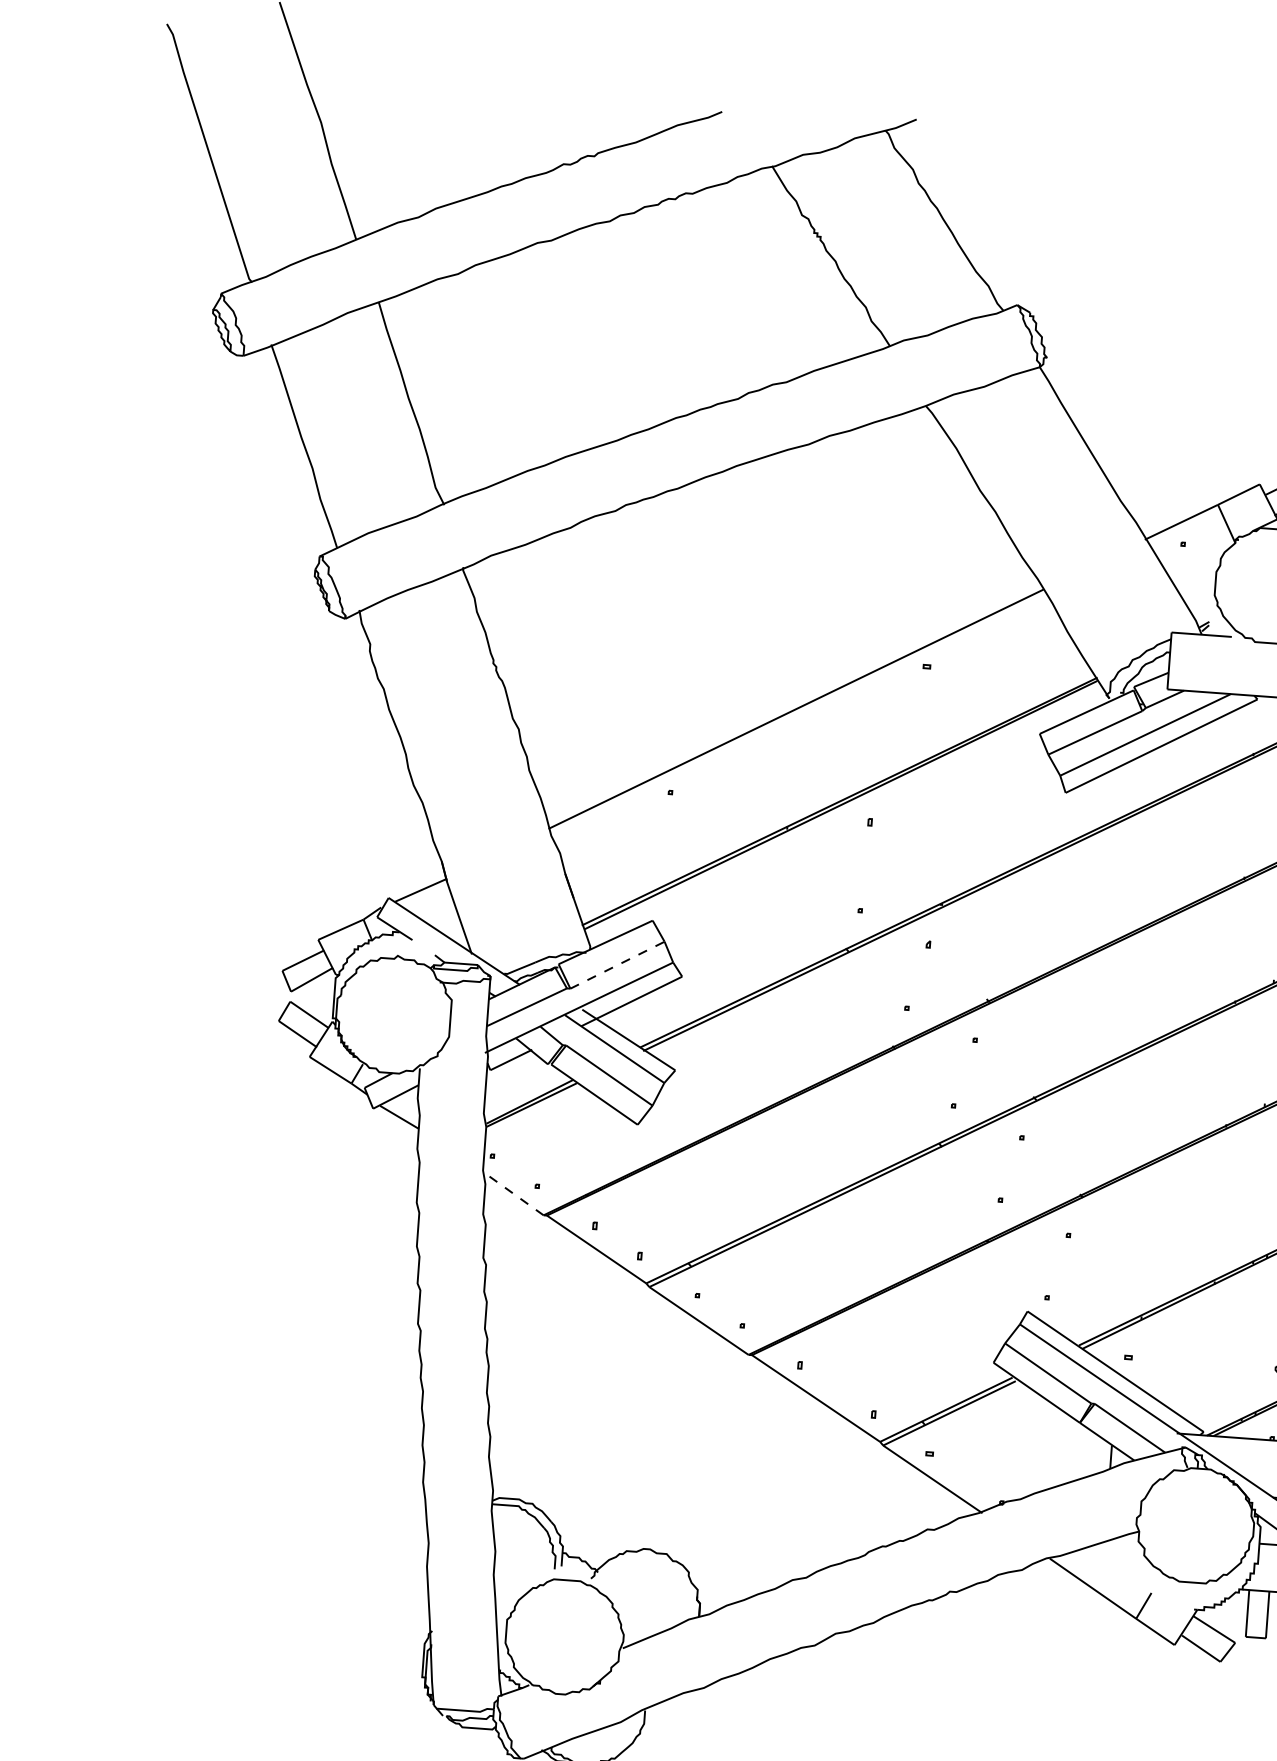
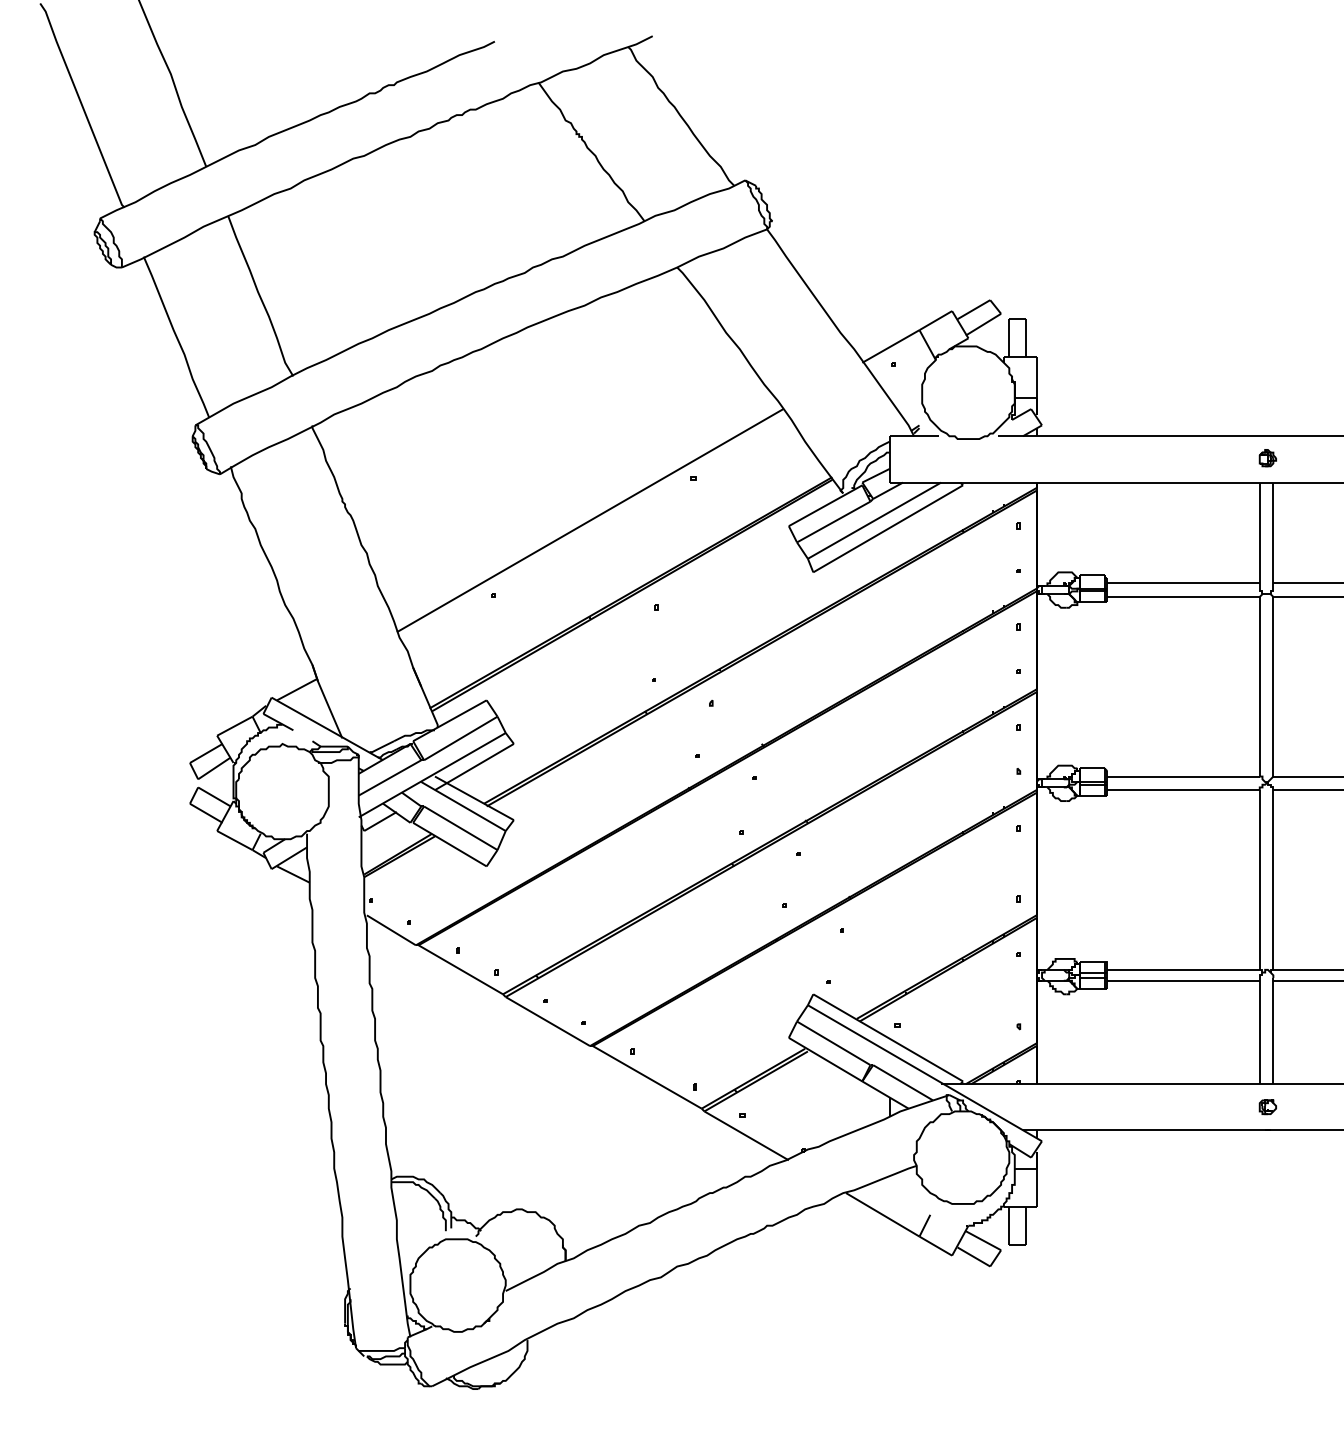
line: (617, 965) -> (460, 738), dashed -> solid
line: (514, 1194) -> (391, 930), dashed -> solid

